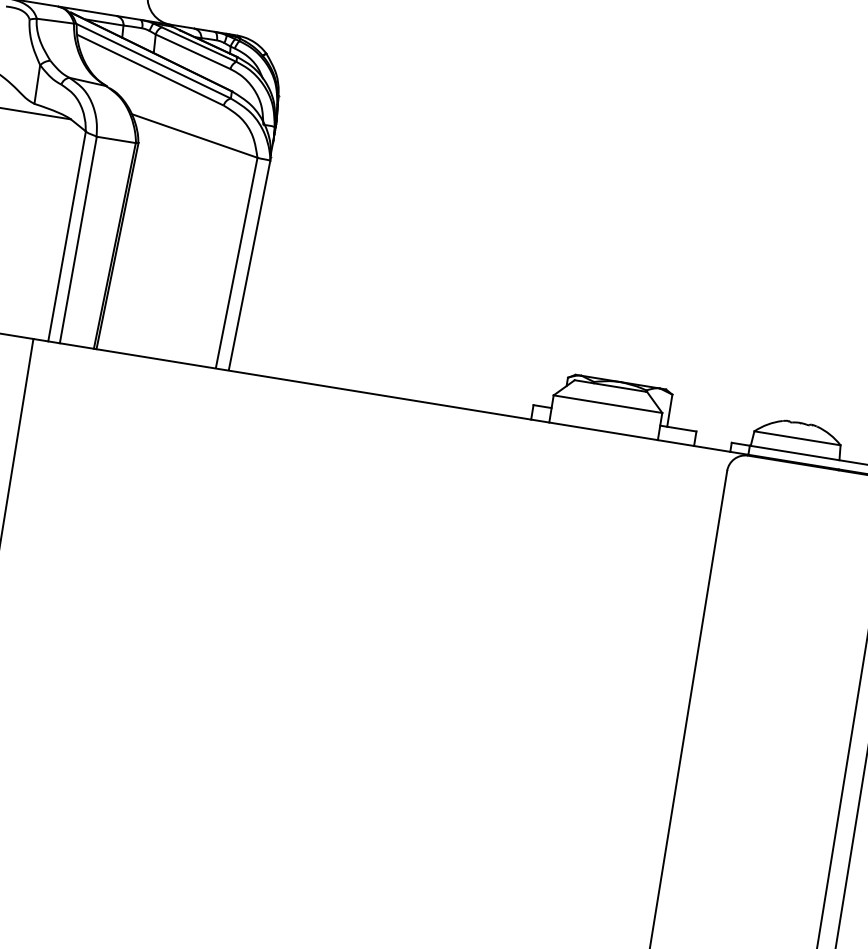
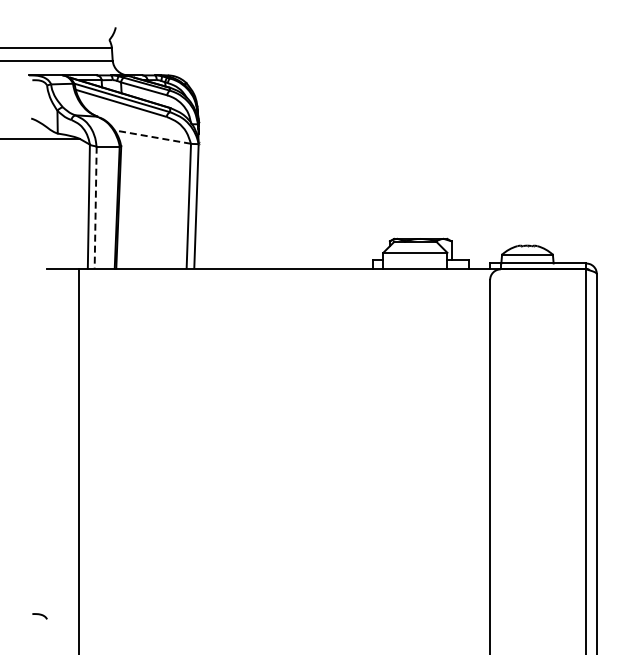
line: (193, 136) -> (152, 137), solid -> dashed
line: (77, 241) -> (95, 208), solid -> dashed

